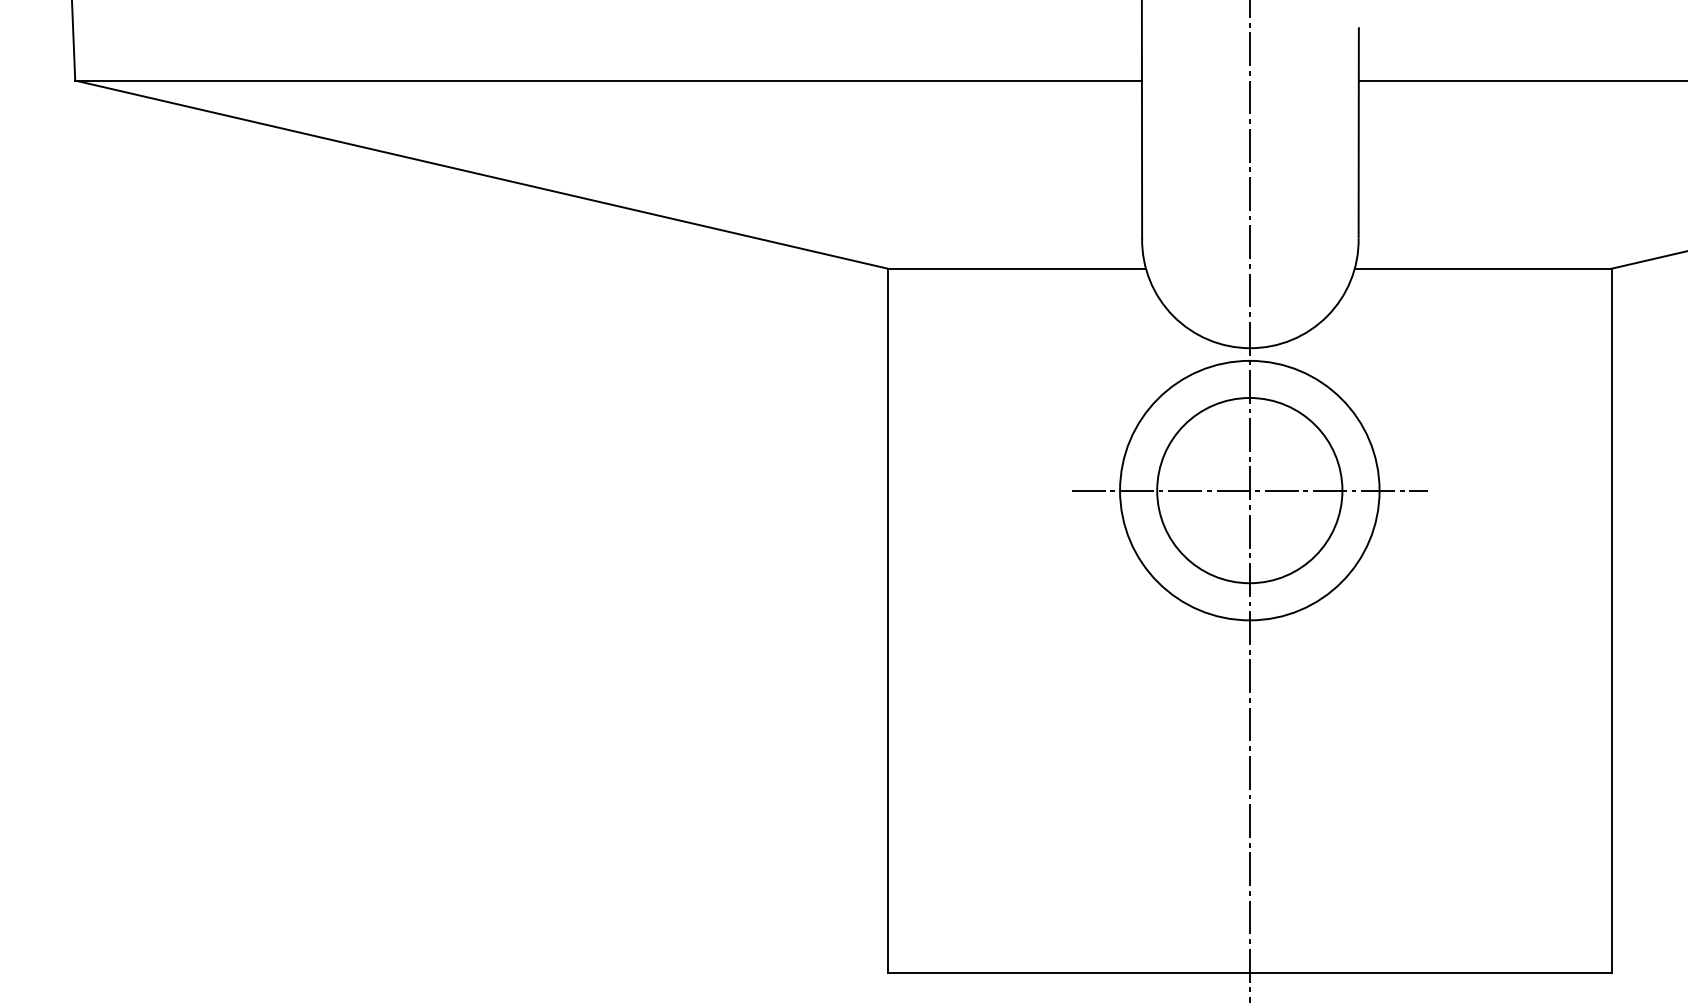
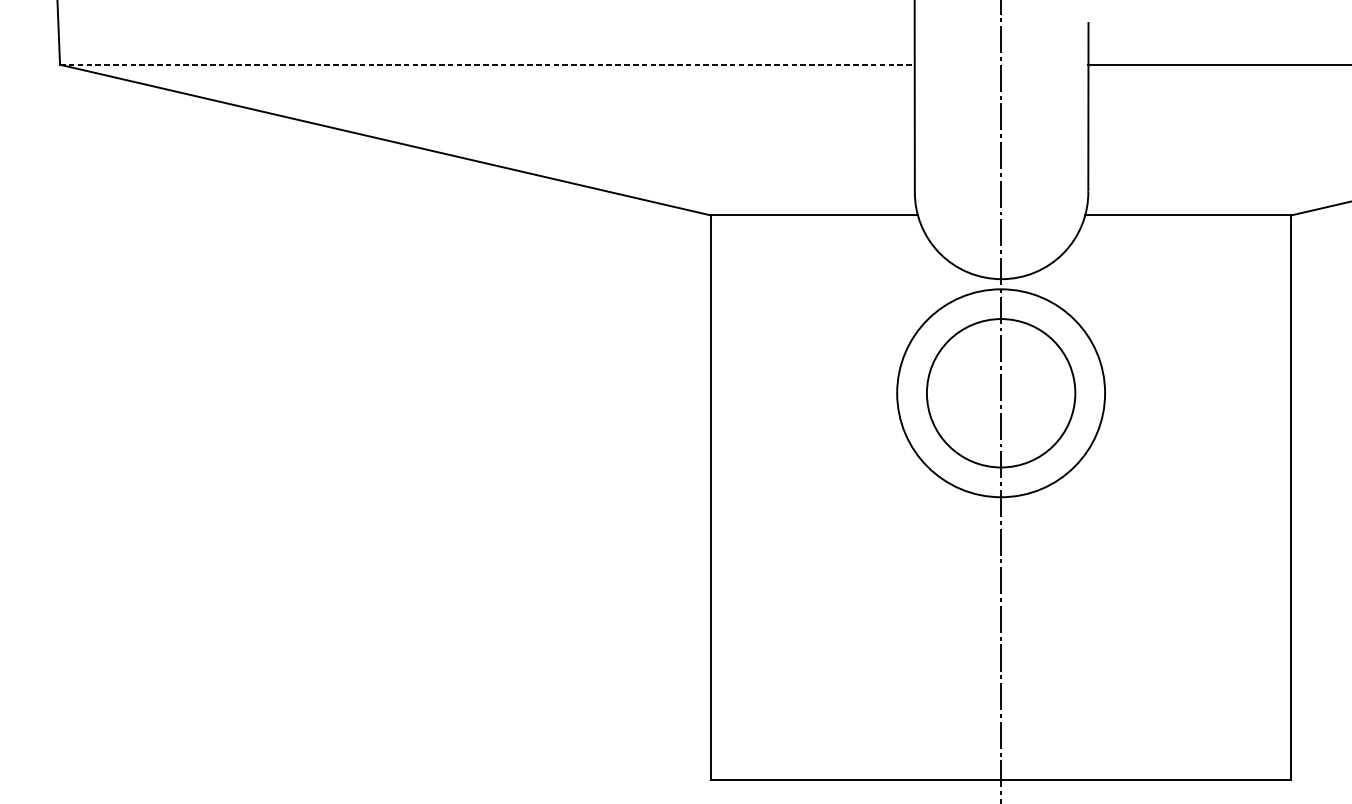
line: (609, 80) -> (488, 64), solid -> dashed
line: (1249, 490) -> (1000, 393), removed

